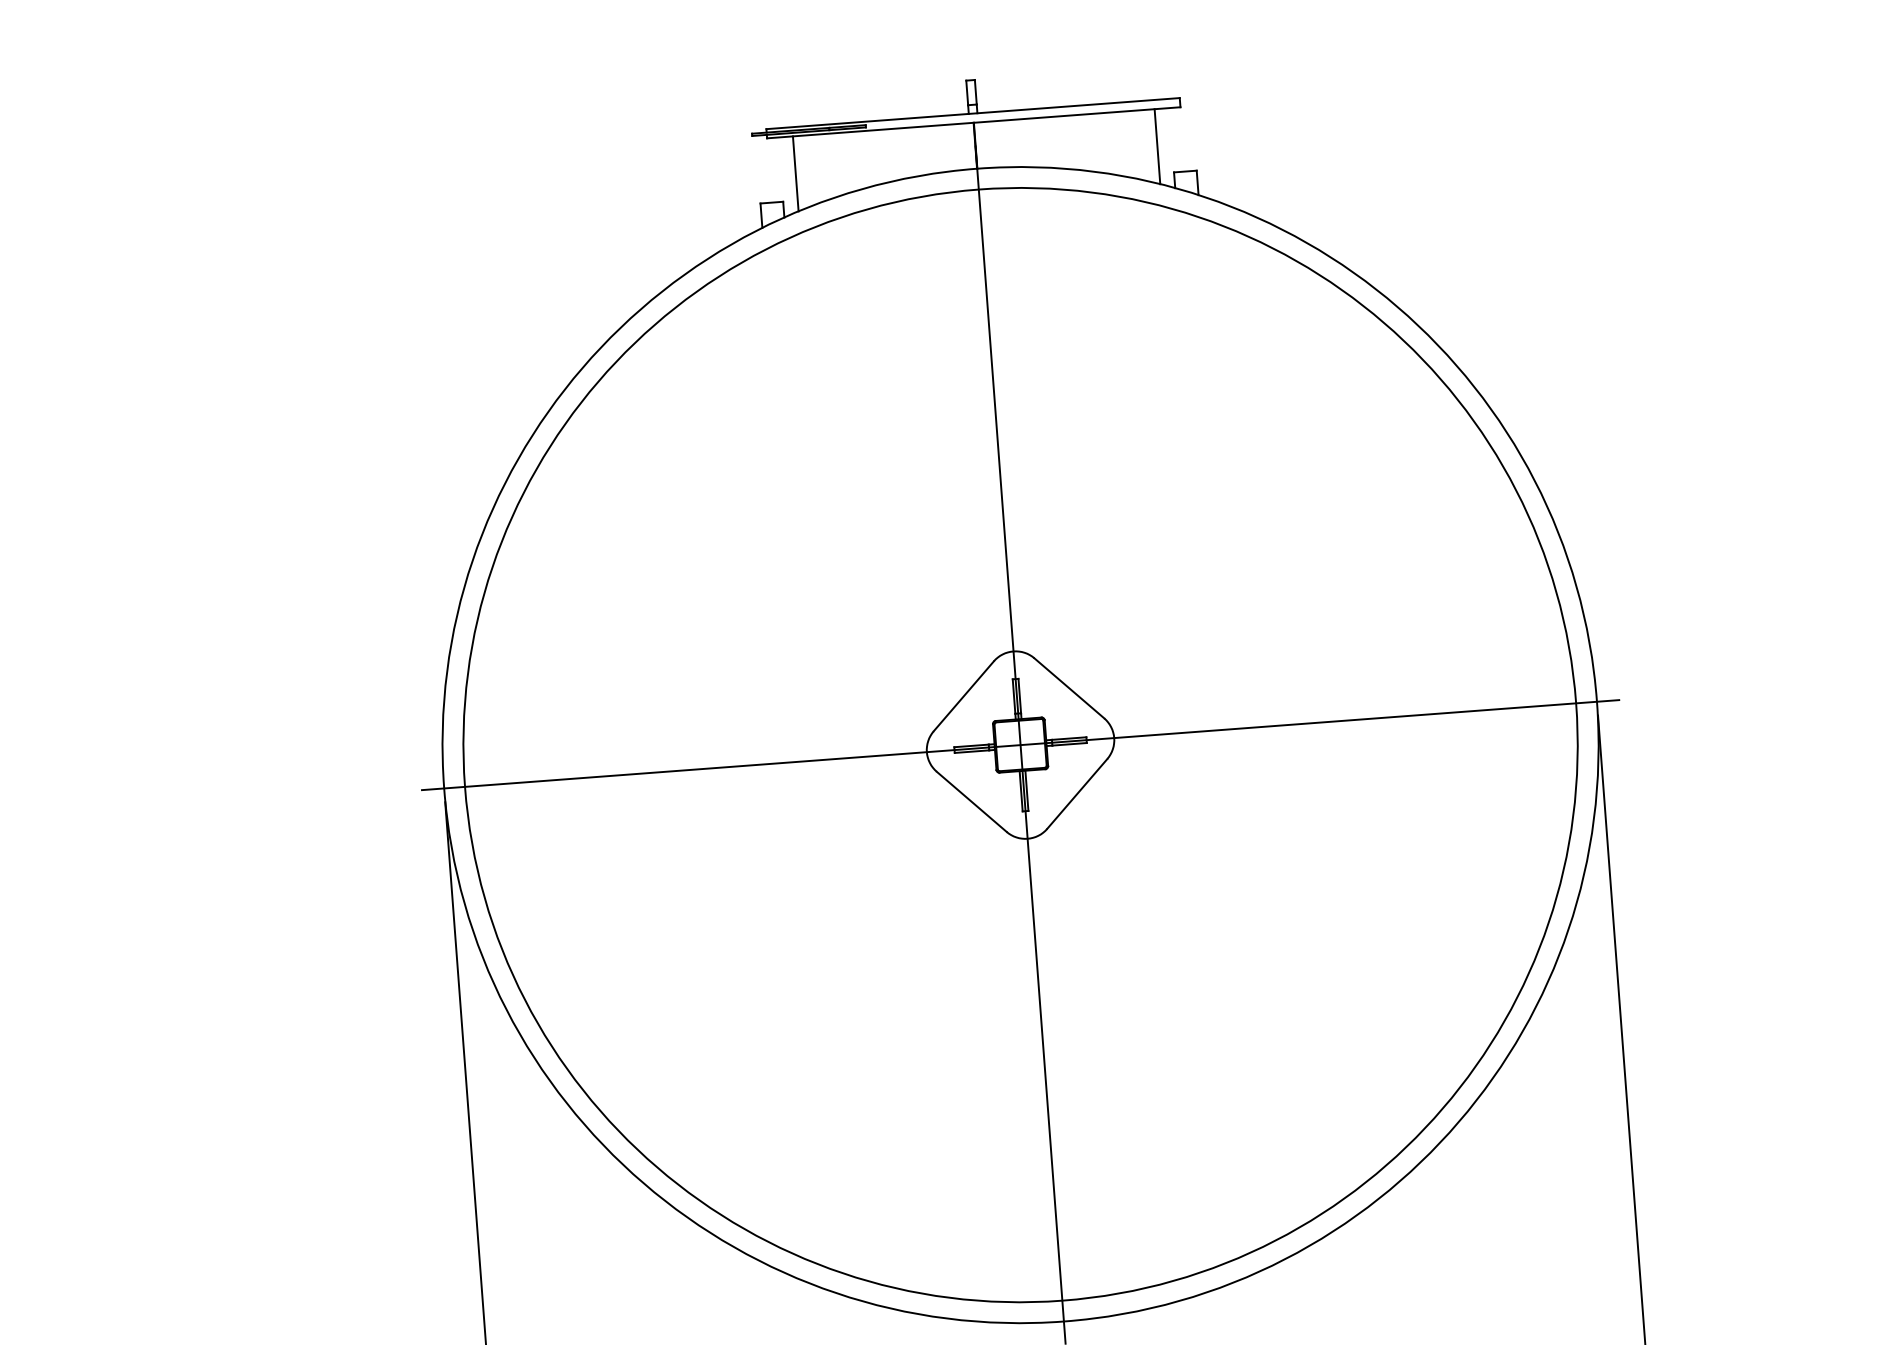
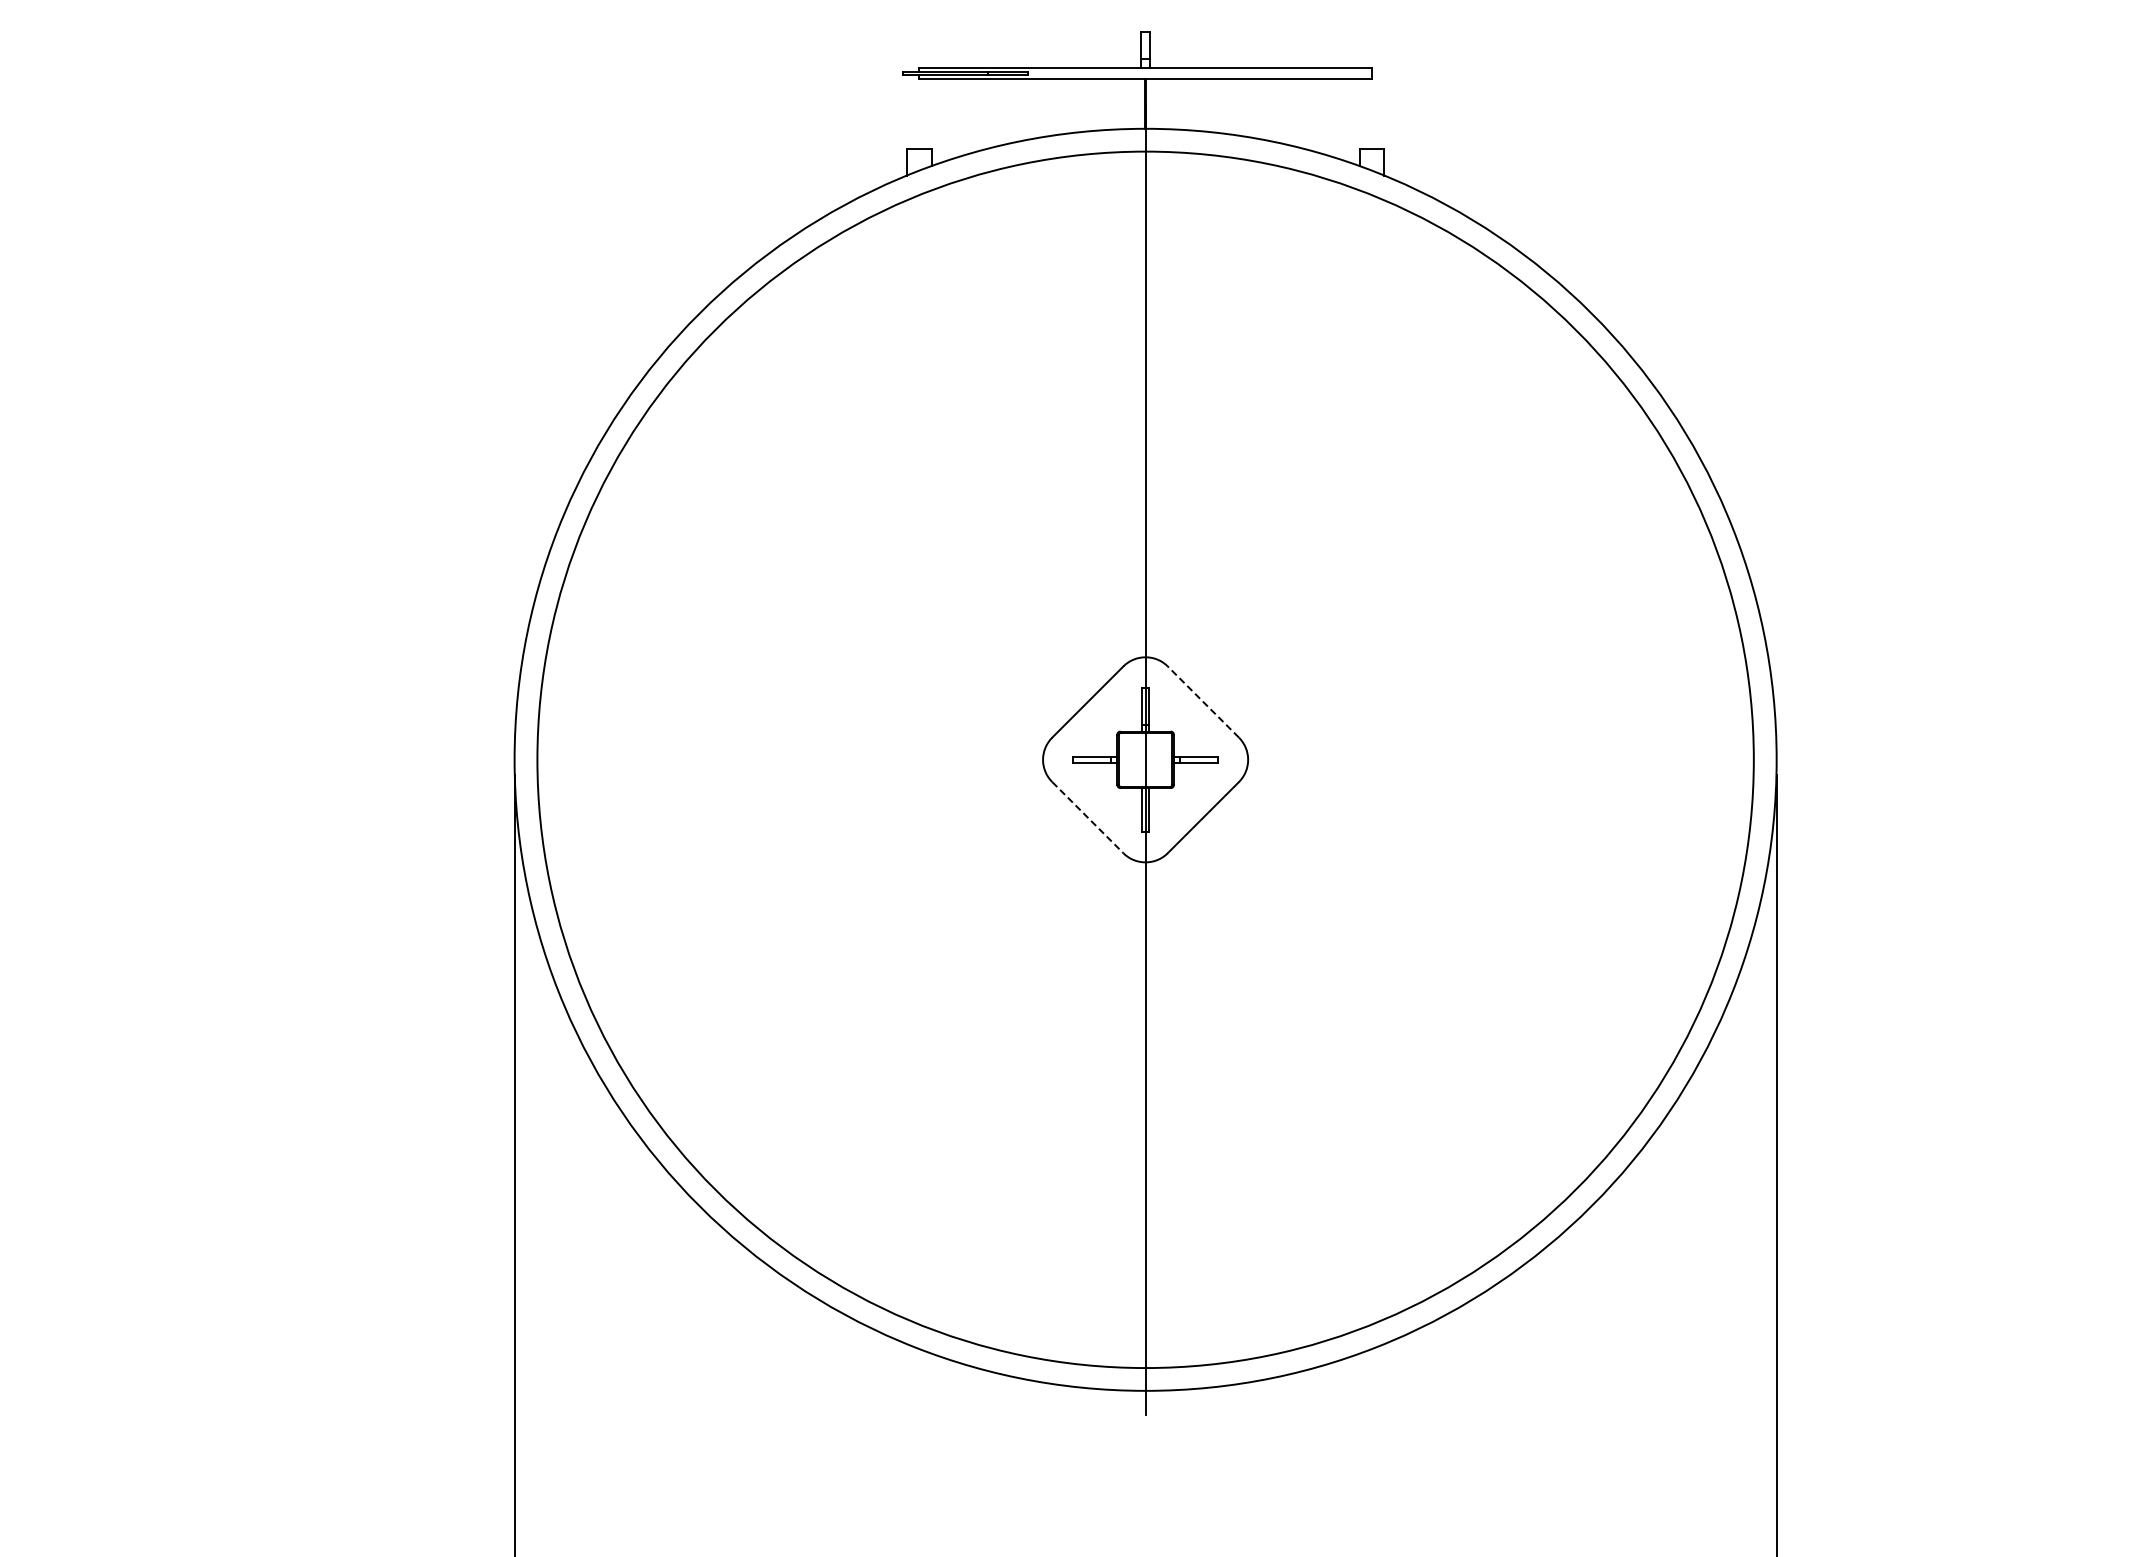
line: (1157, 146) -> (1343, 119), removed
line: (795, 173) -> (947, 119), removed
line: (1069, 687) -> (1203, 701), solid -> dashed
line: (1020, 744) -> (1145, 759), removed
line: (972, 801) -> (1088, 817), solid -> dashed

